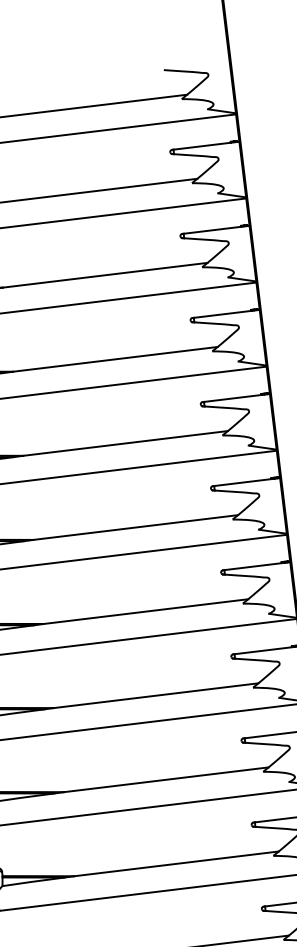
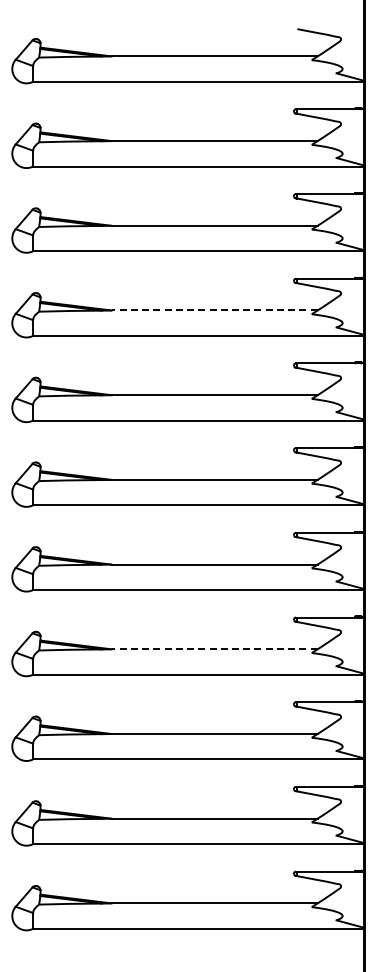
line: (115, 359) -> (214, 310), solid -> dashed
line: (156, 695) -> (214, 649), solid -> dashed

